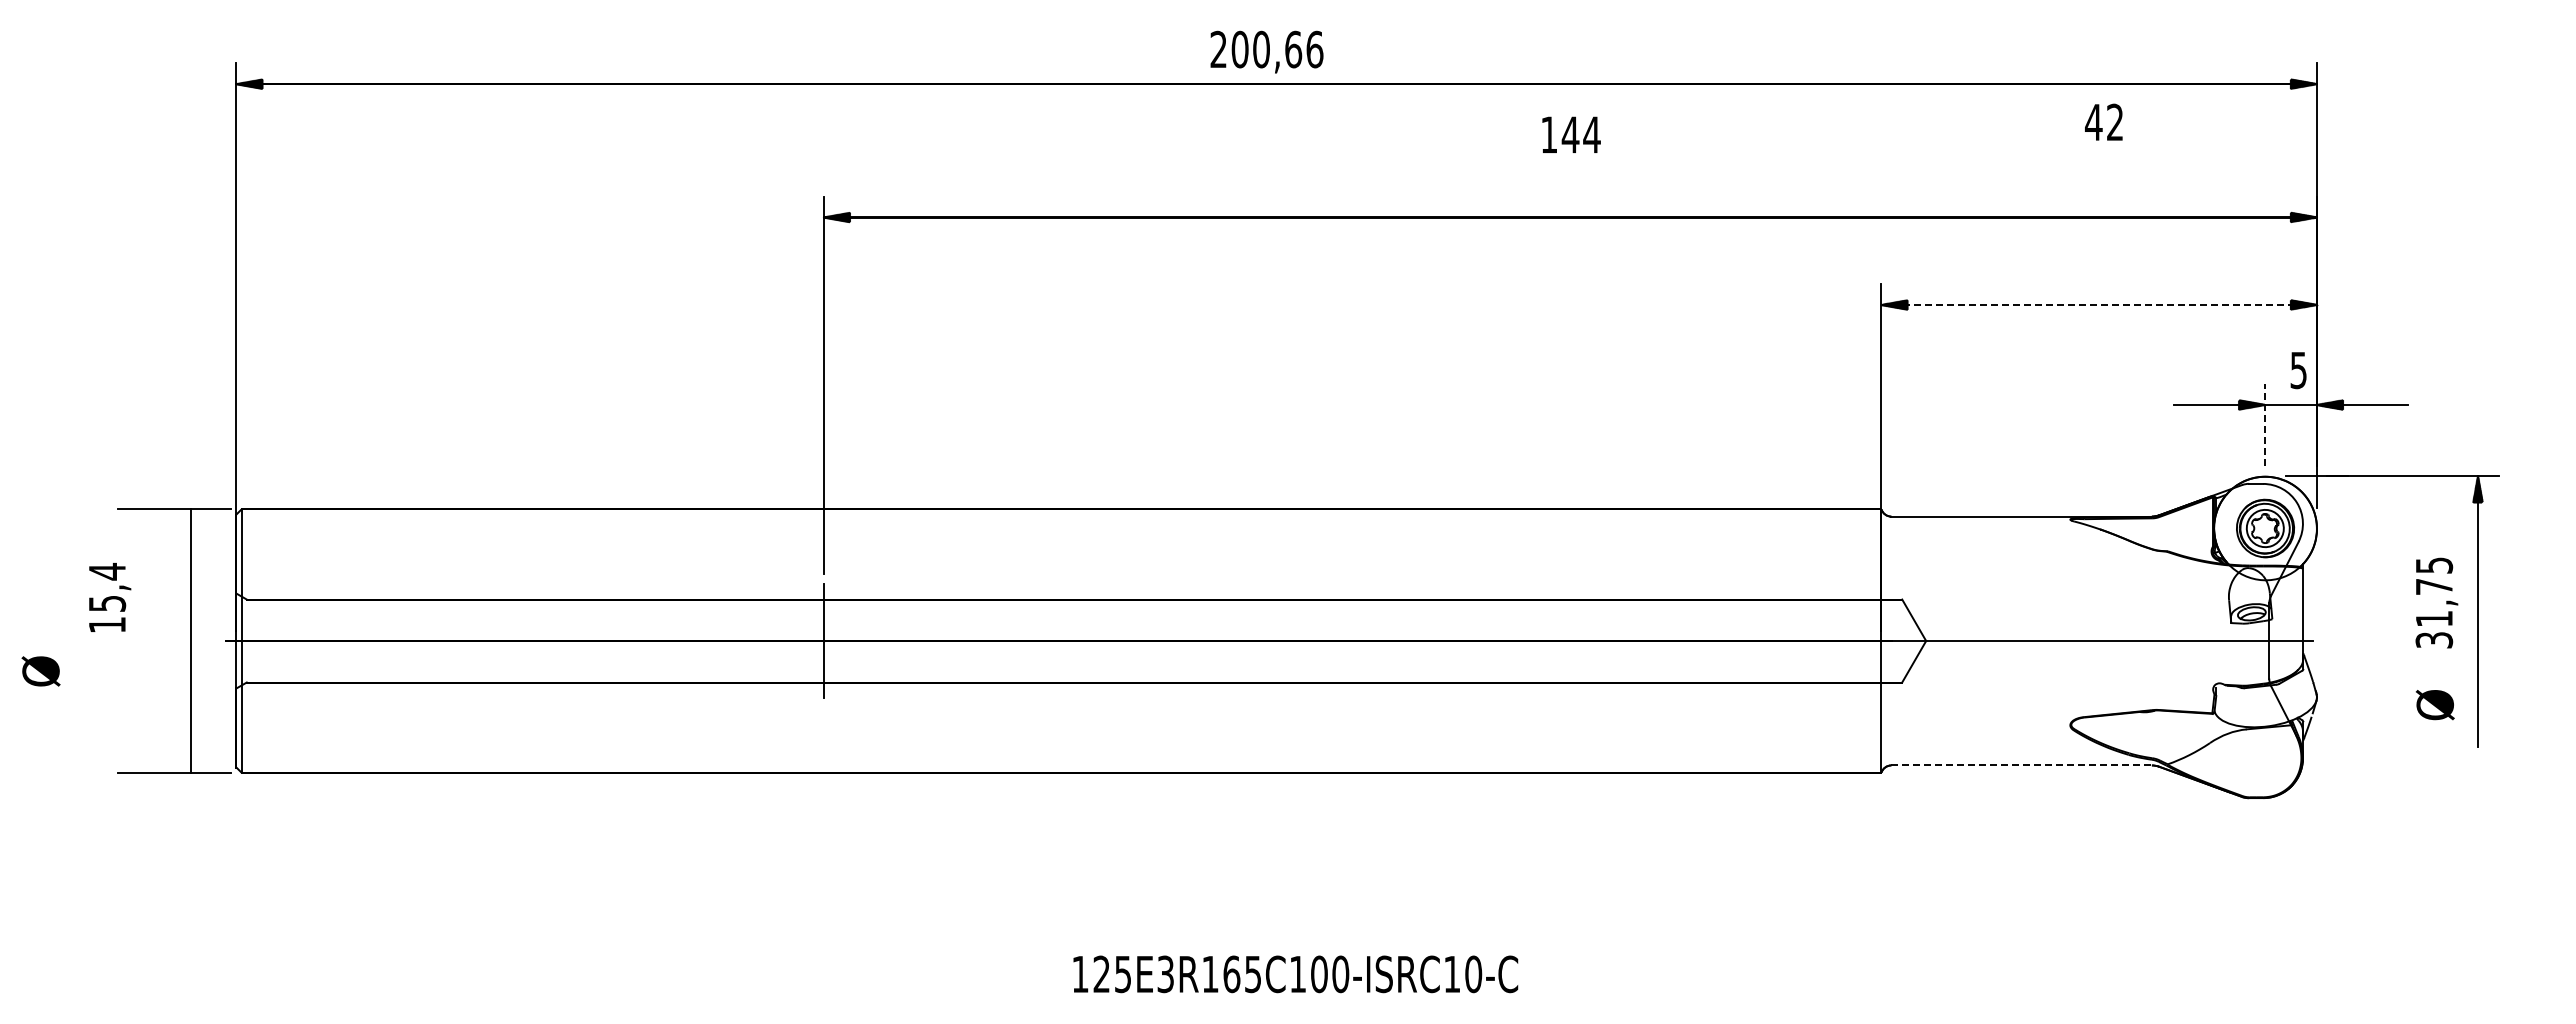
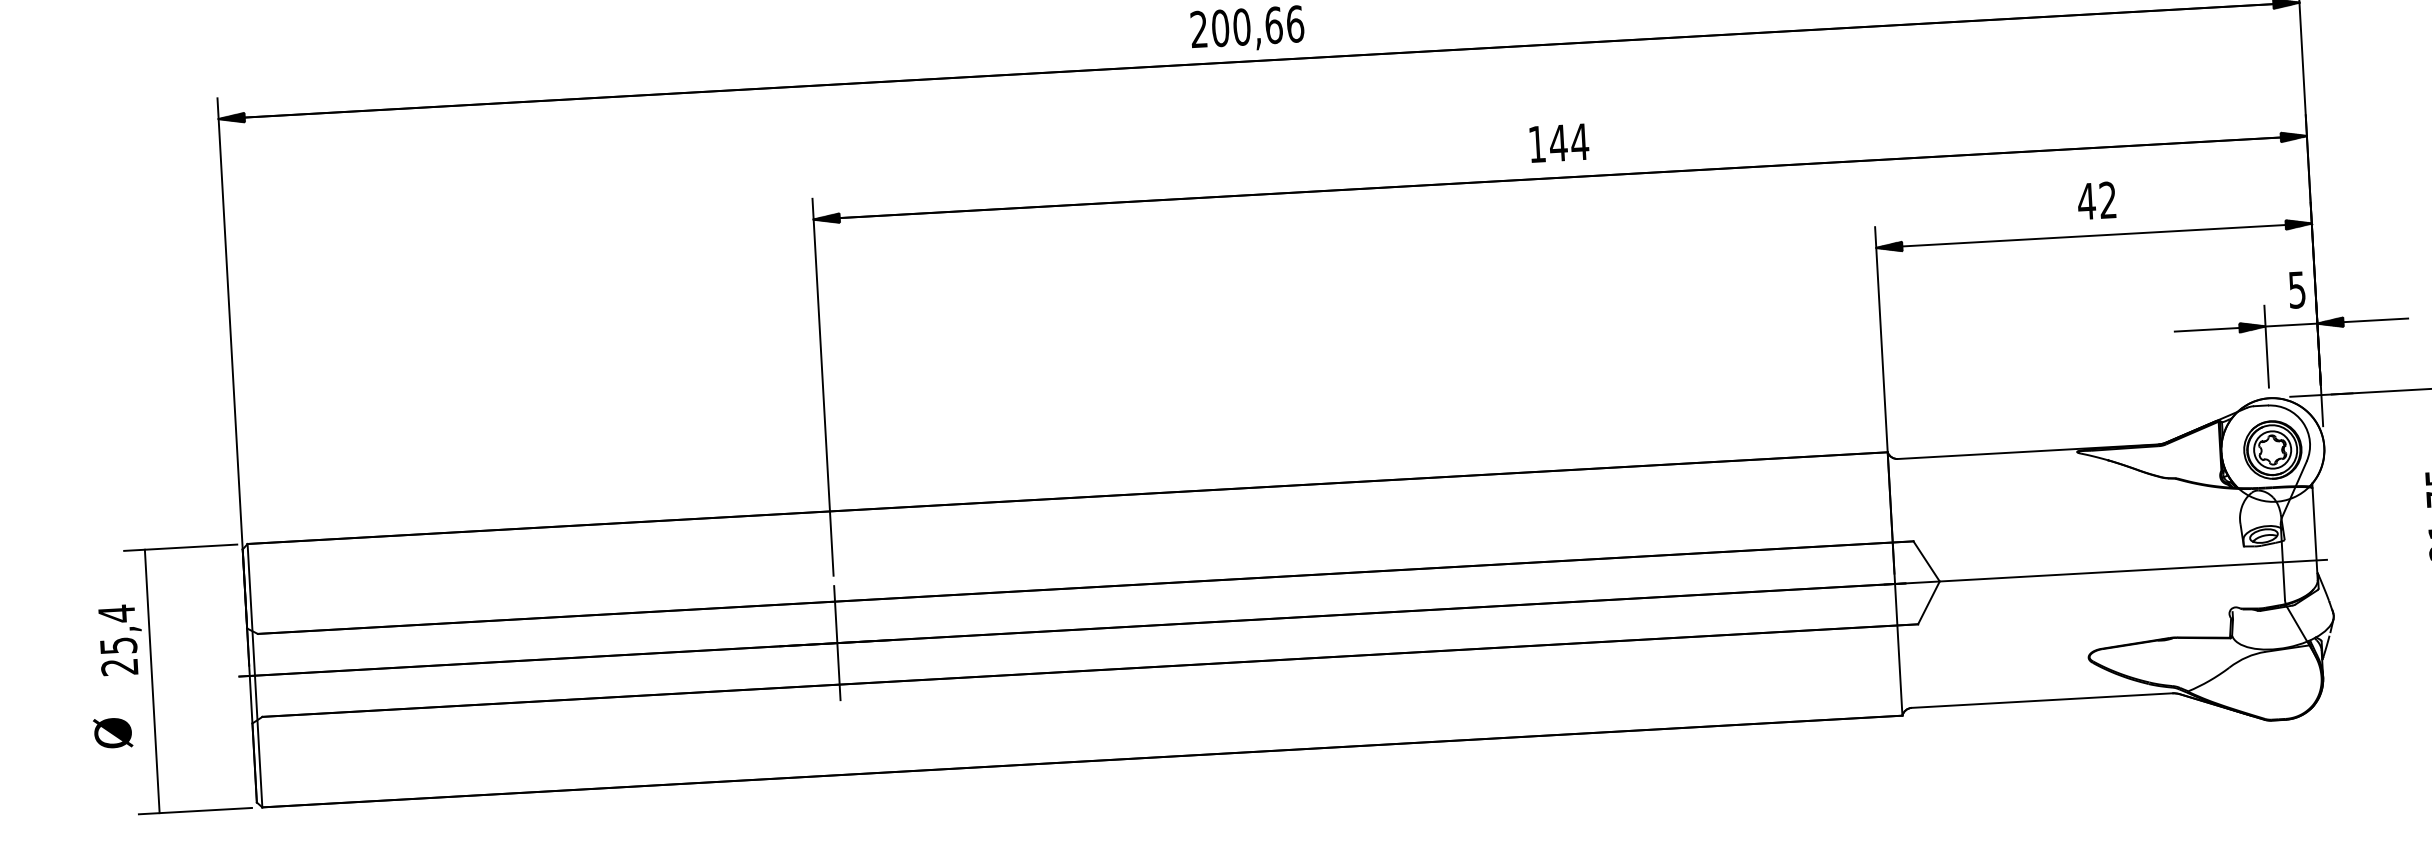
text: (2103, 121) -> (2096, 199), moved
text: (1571, 134) -> (1559, 142), moved
line: (2099, 304) -> (2094, 235), dashed -> solid
line: (2265, 425) -> (2267, 346), dashed -> solid
text: (106, 625) -> (118, 667), 15,4 -> 25,4
line: (190, 640) -> (151, 680), moved
text: (40, 671) -> (112, 733), moved
line: (2022, 765) -> (2043, 700), dashed -> solid

